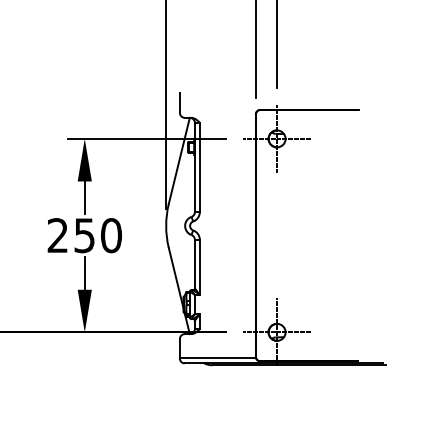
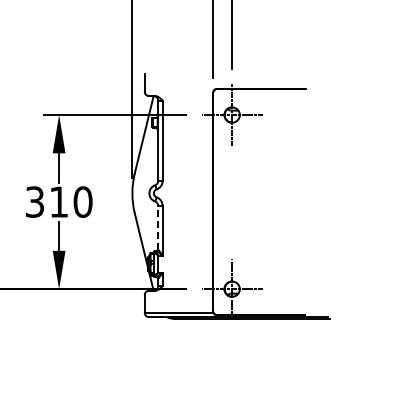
text: (70, 234) -> (46, 201), 250 -> 310
line: (195, 263) -> (158, 227), solid -> dashed

